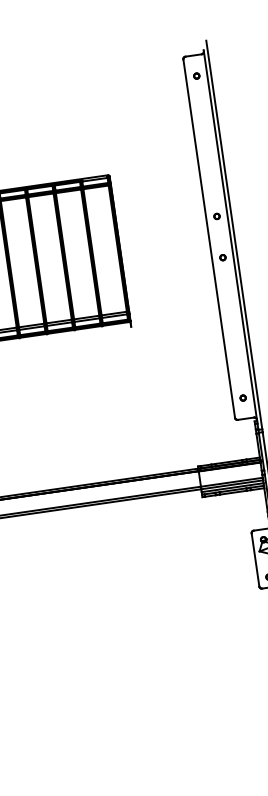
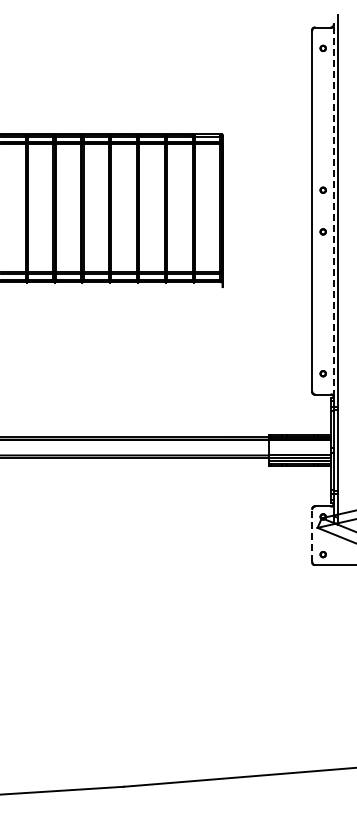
line: (230, 235) -> (333, 210), solid -> dashed
line: (255, 559) -> (312, 535), solid -> dashed

